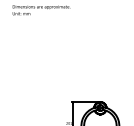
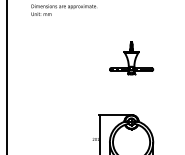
part: (100, 52) -> (131, 58), added

